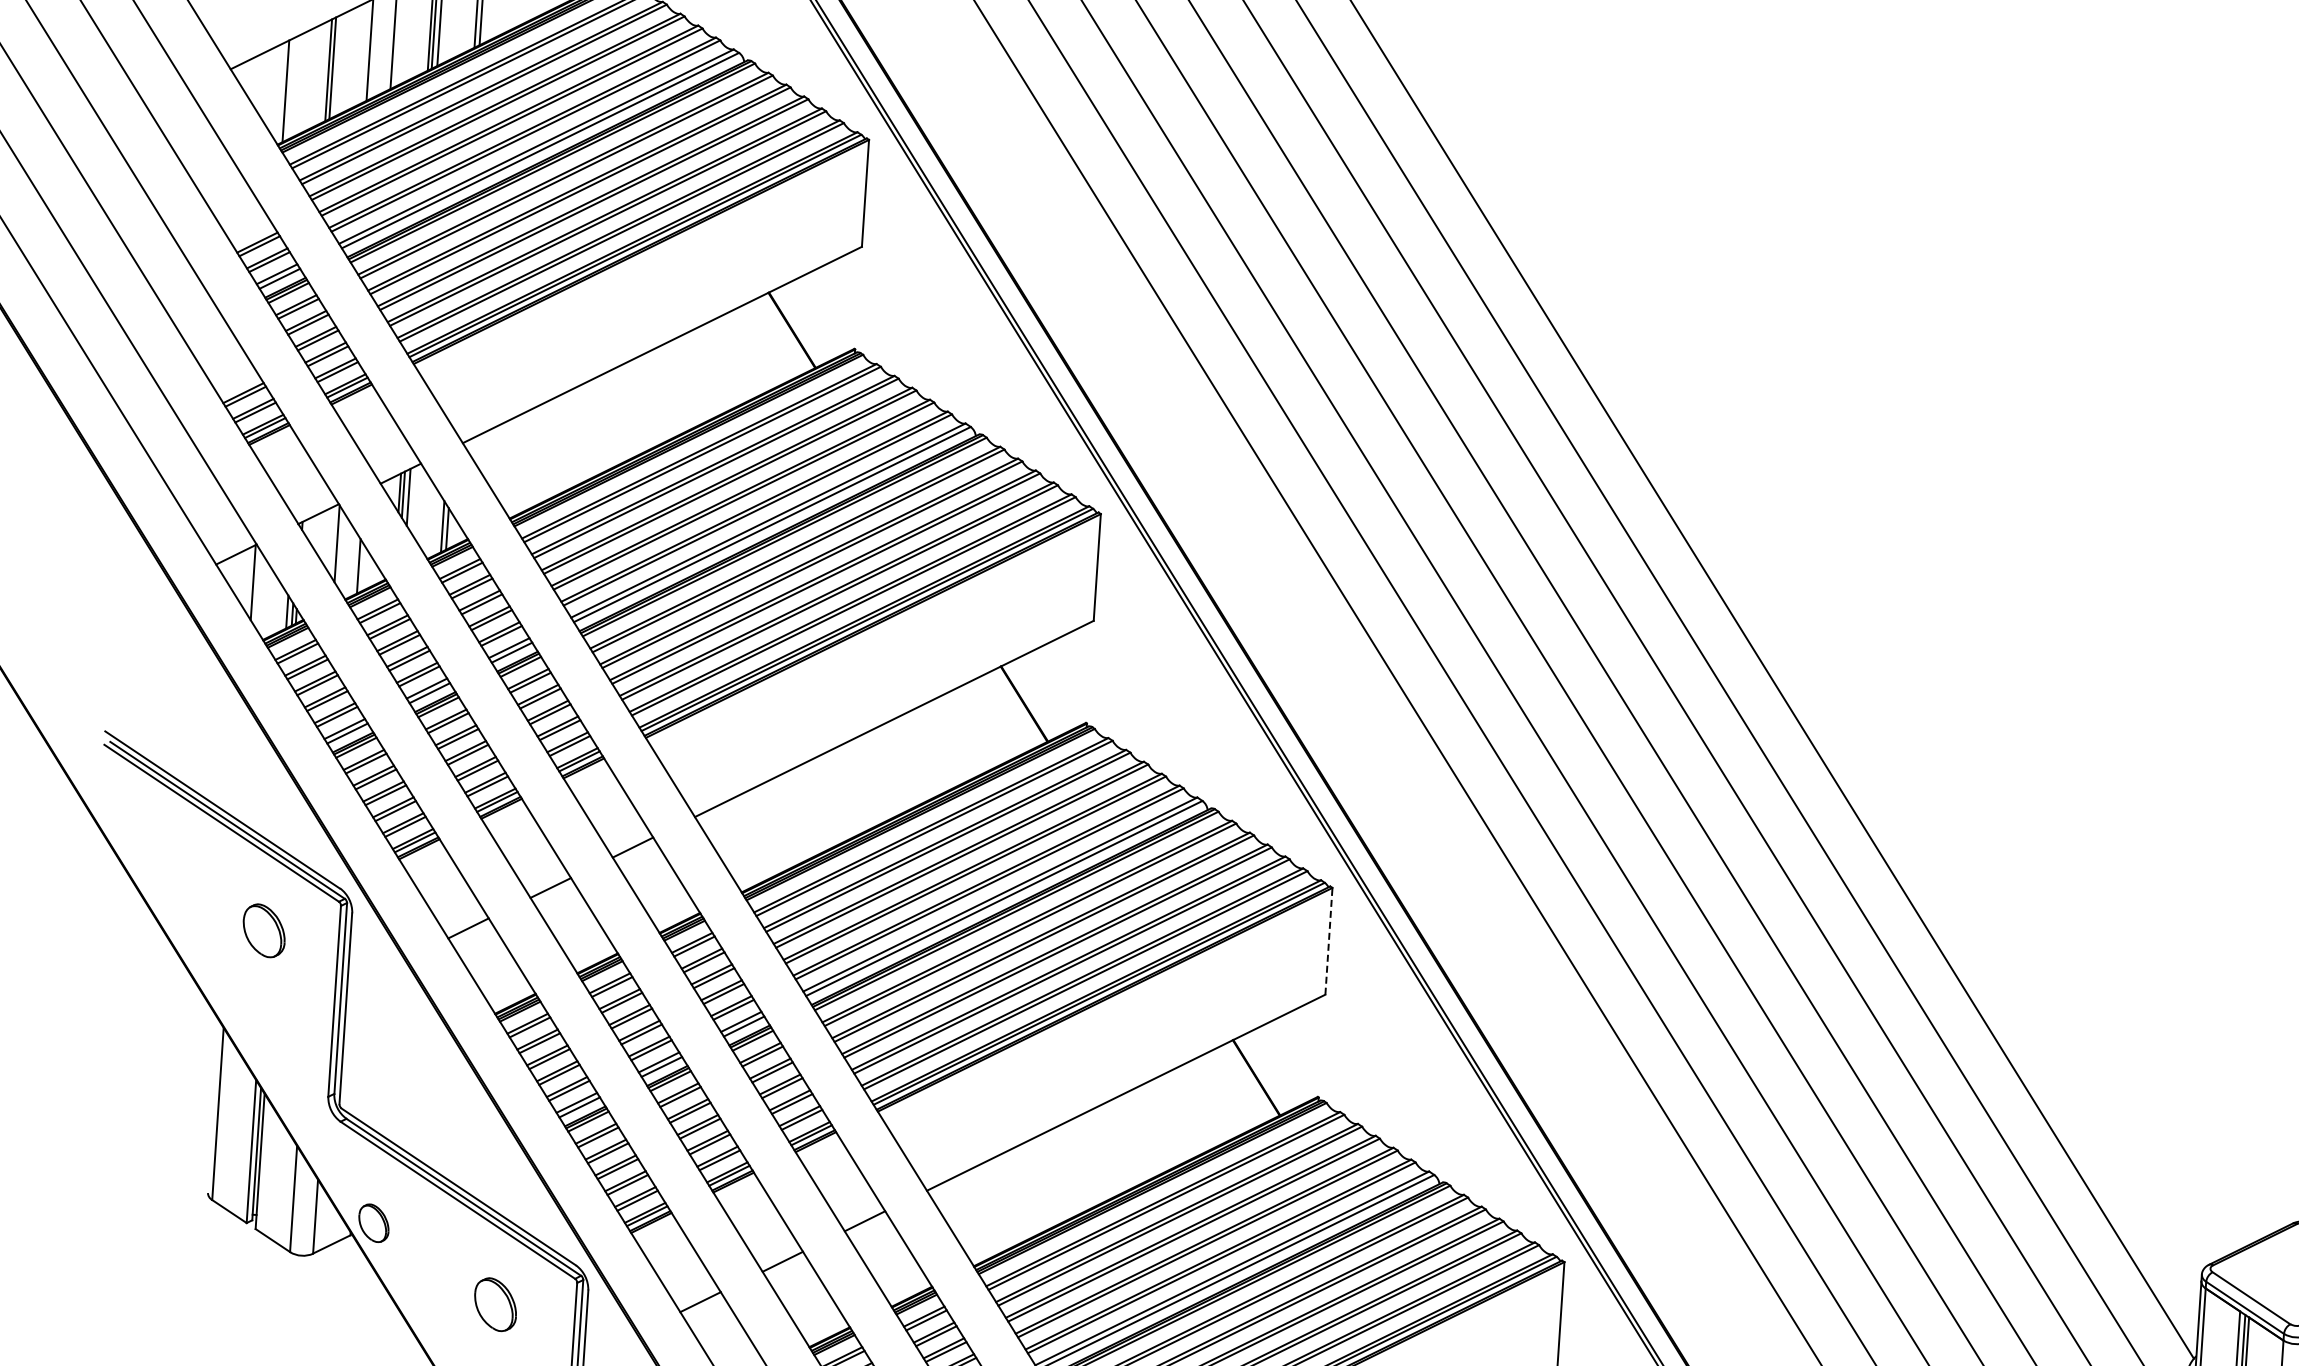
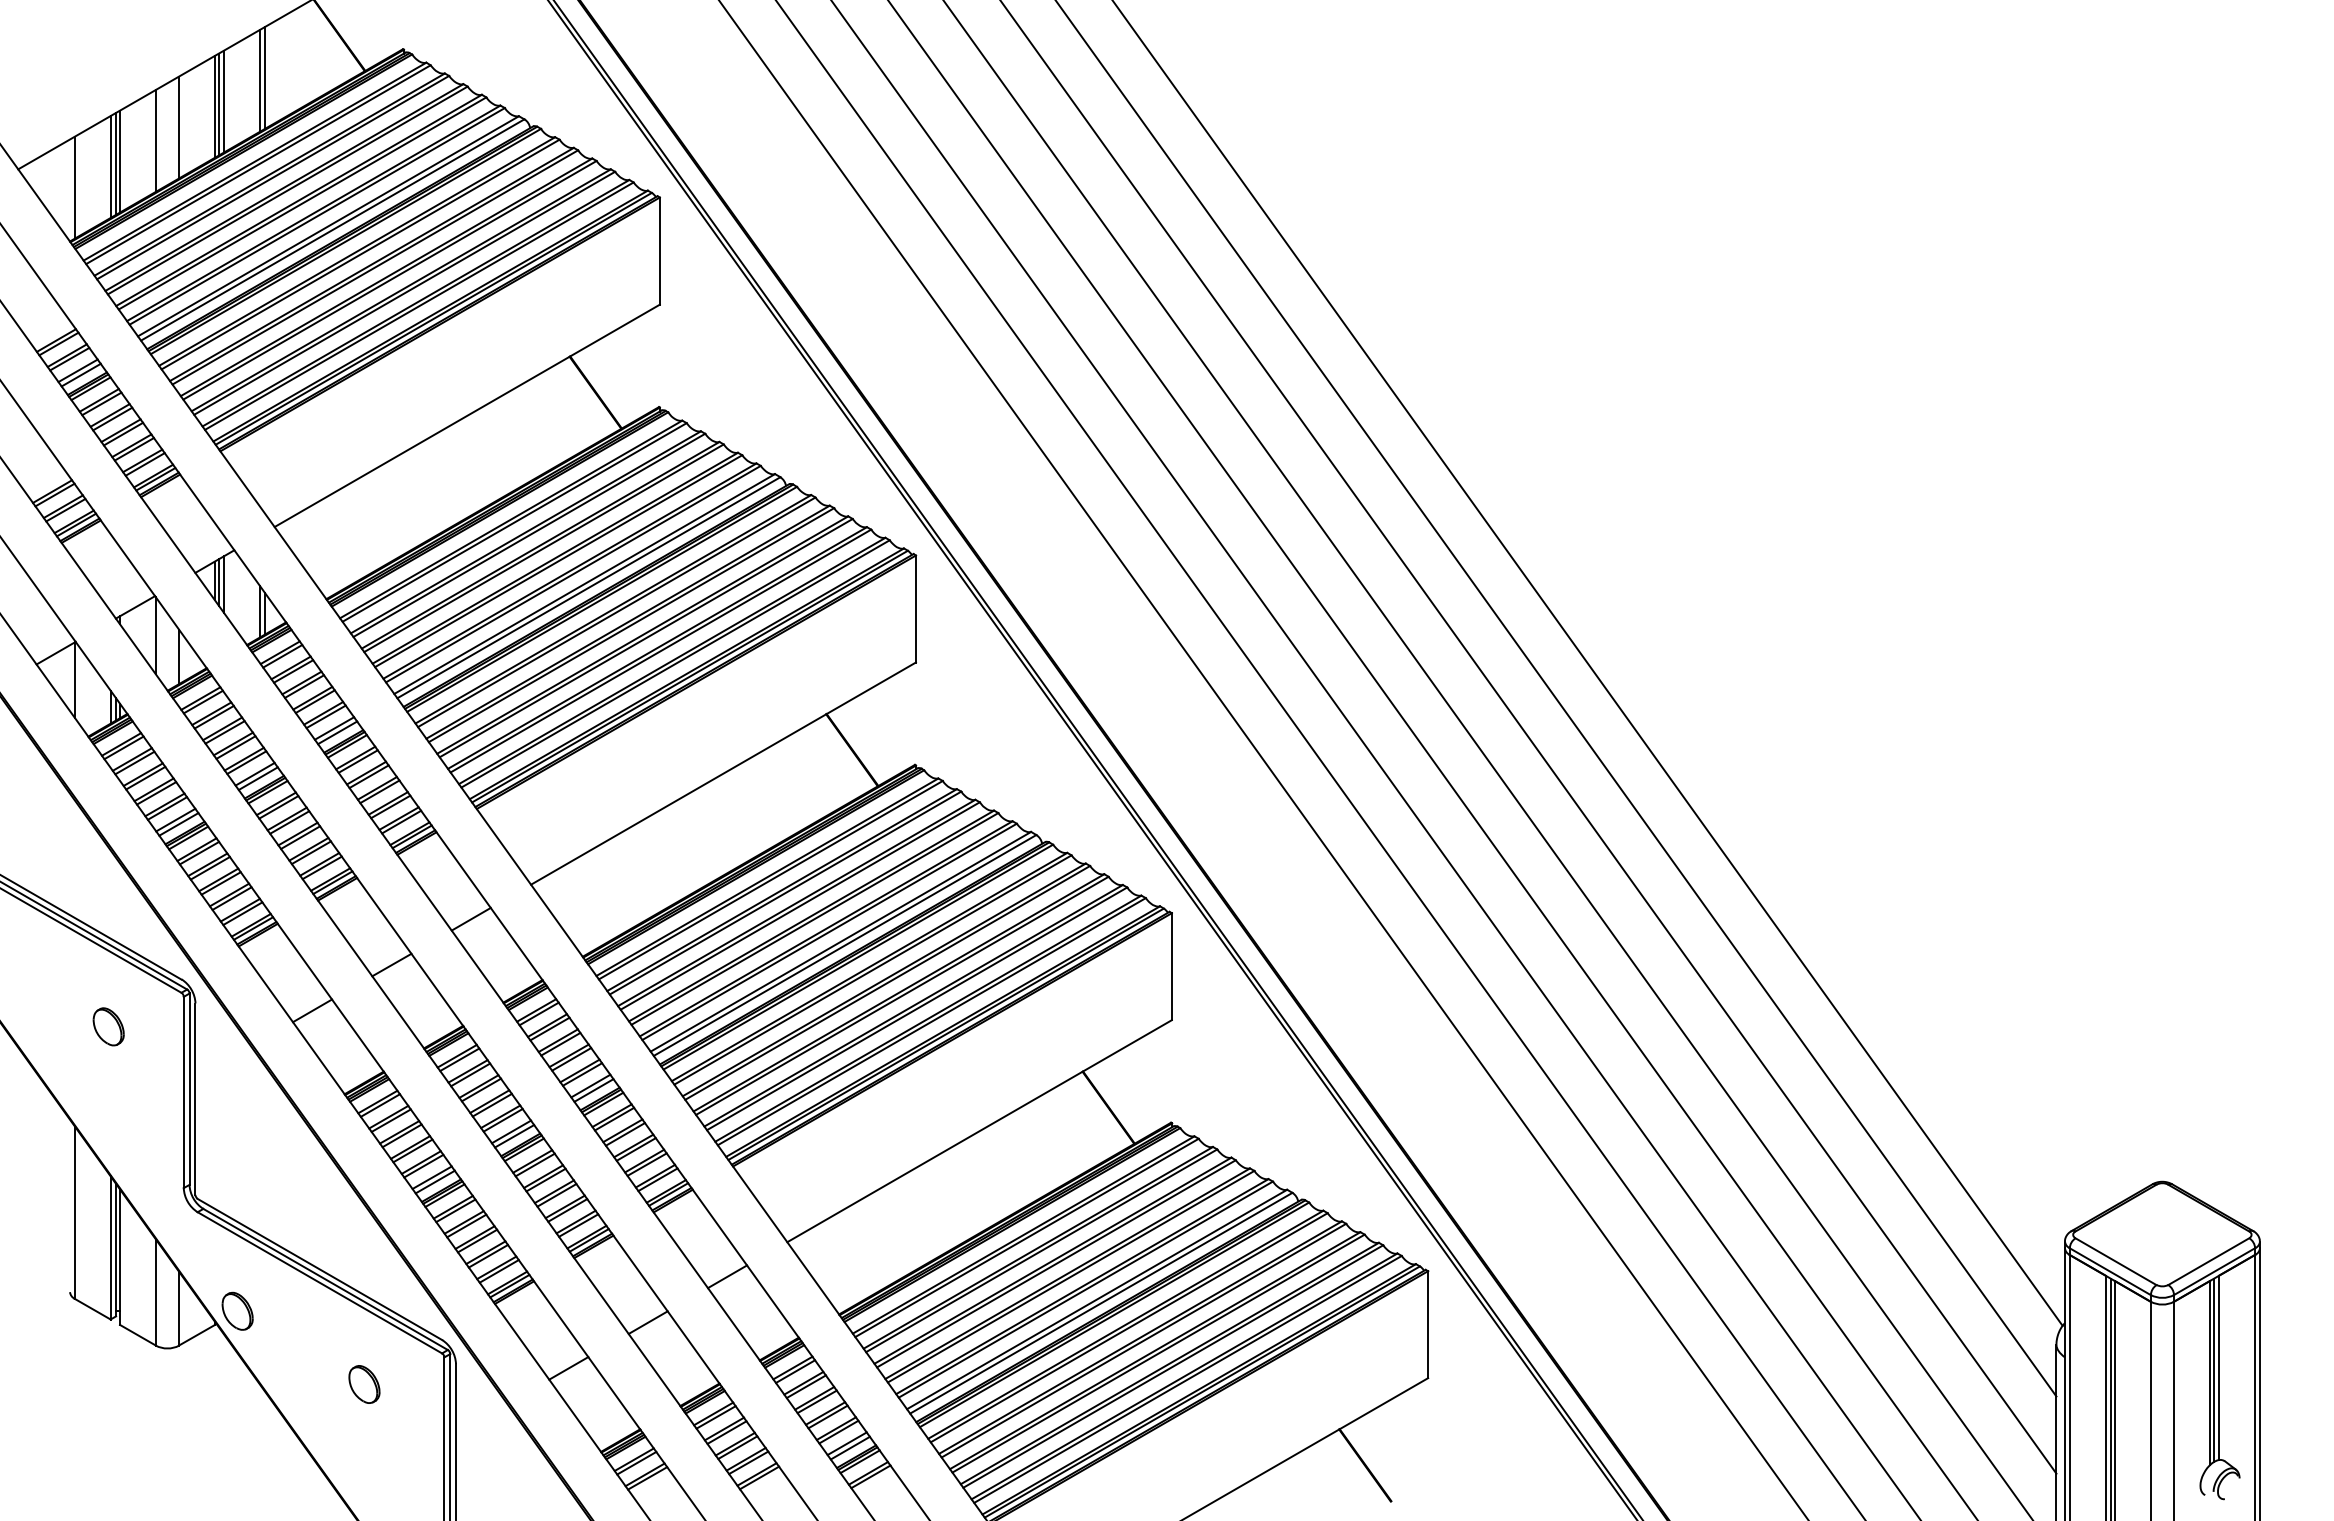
line: (322, 73) -> (110, 167), added
part: (263, 930) -> (108, 1026), size x0.71
line: (1328, 941) -> (1171, 966), dashed -> solid
part: (495, 1304) -> (364, 1384), size x0.71

